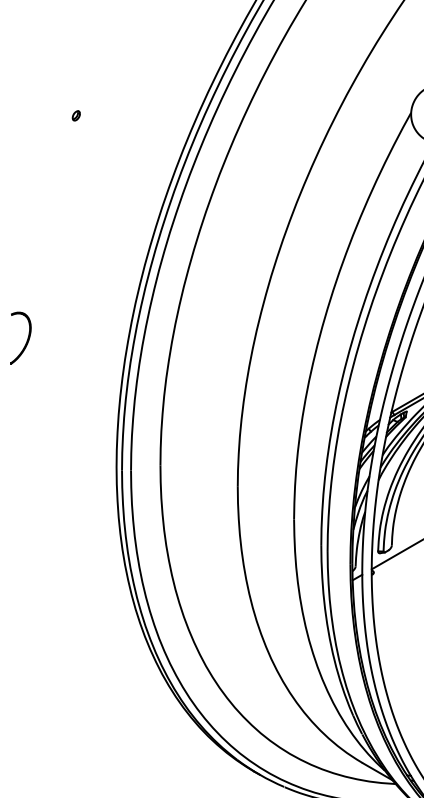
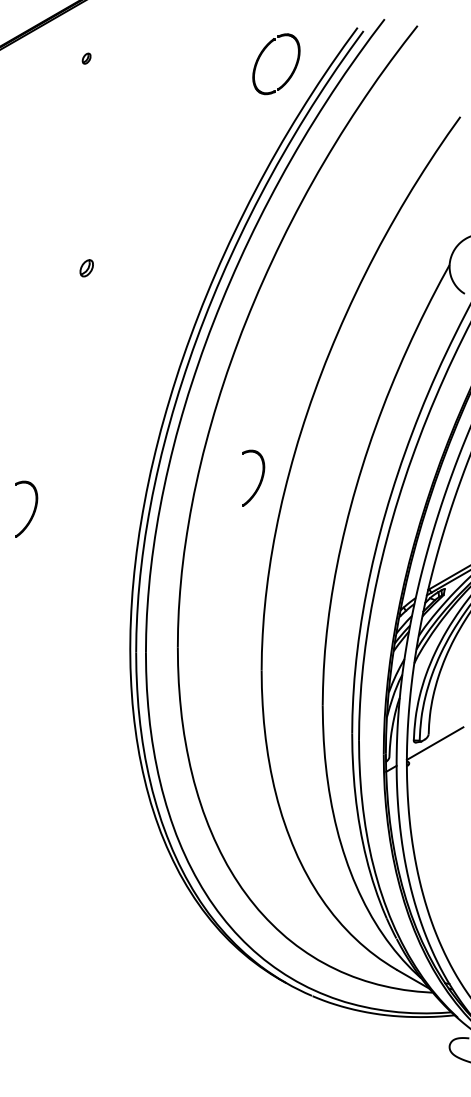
part: (76, 116) -> (86, 268), size x1.6
part: (236, 309) -> (260, 478), added

